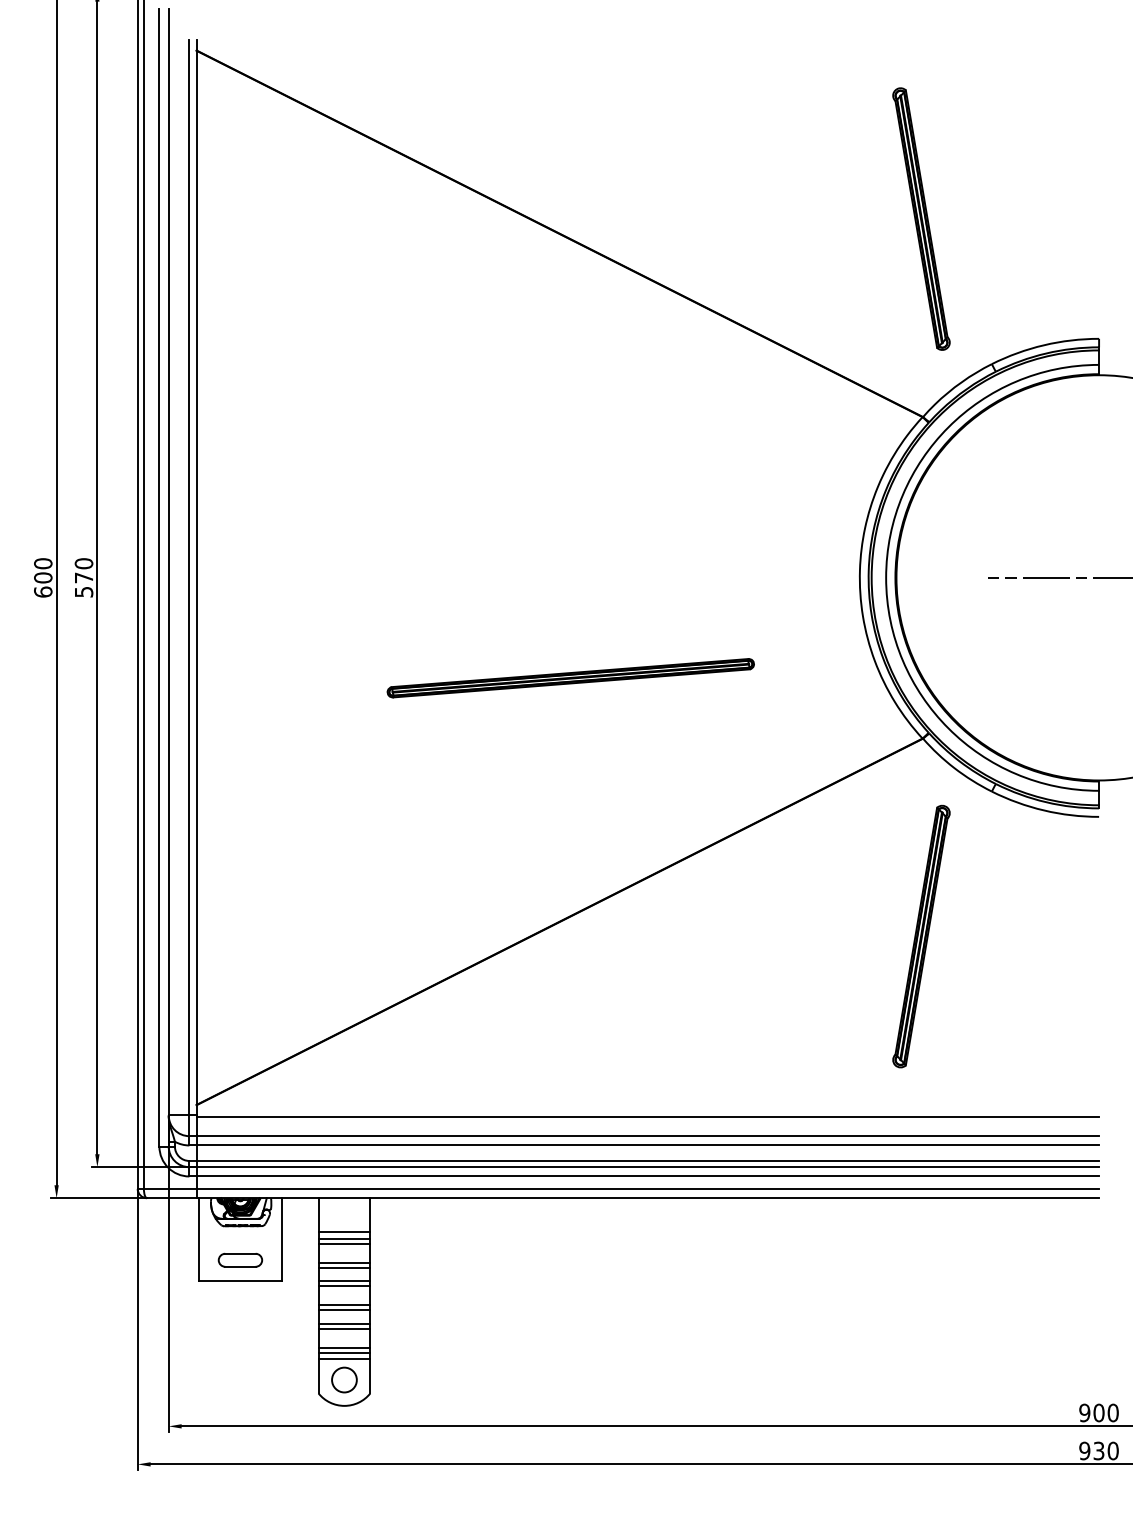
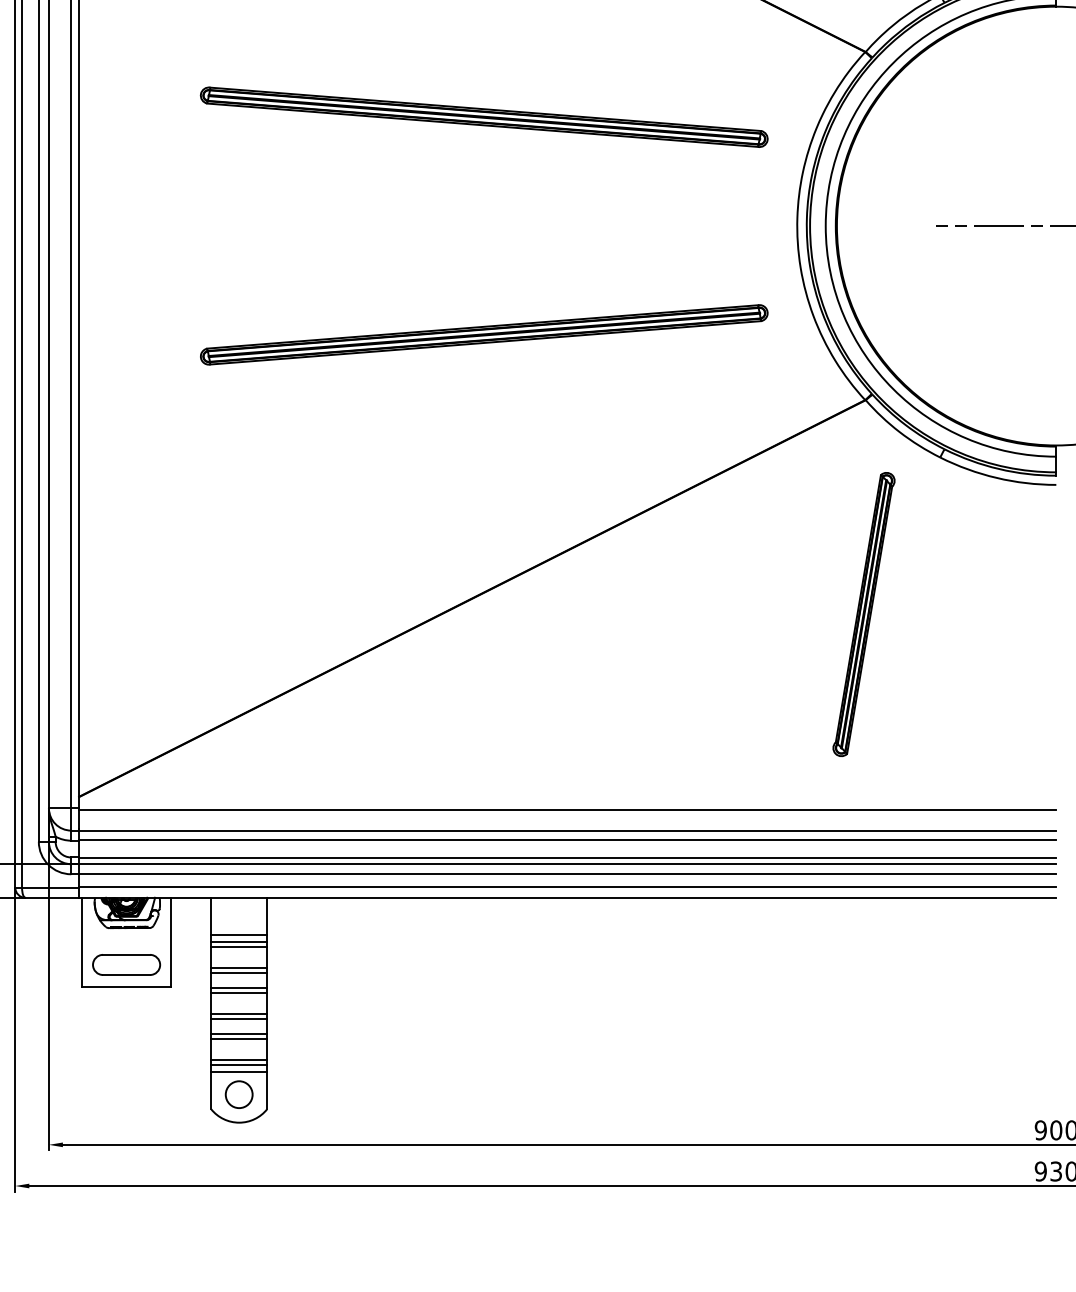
part: (570, 477) -> (483, 117), added
part: (570, 677) -> (483, 333), size x1.43
part: (240, 1260) -> (126, 965), size x1.43

